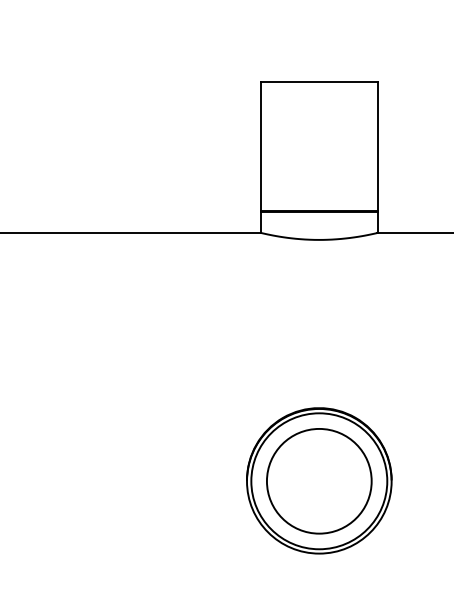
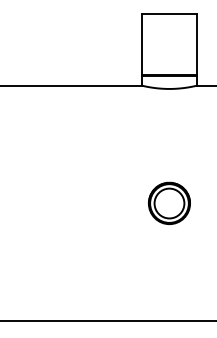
part: (319, 481) -> (169, 203), size x0.6

